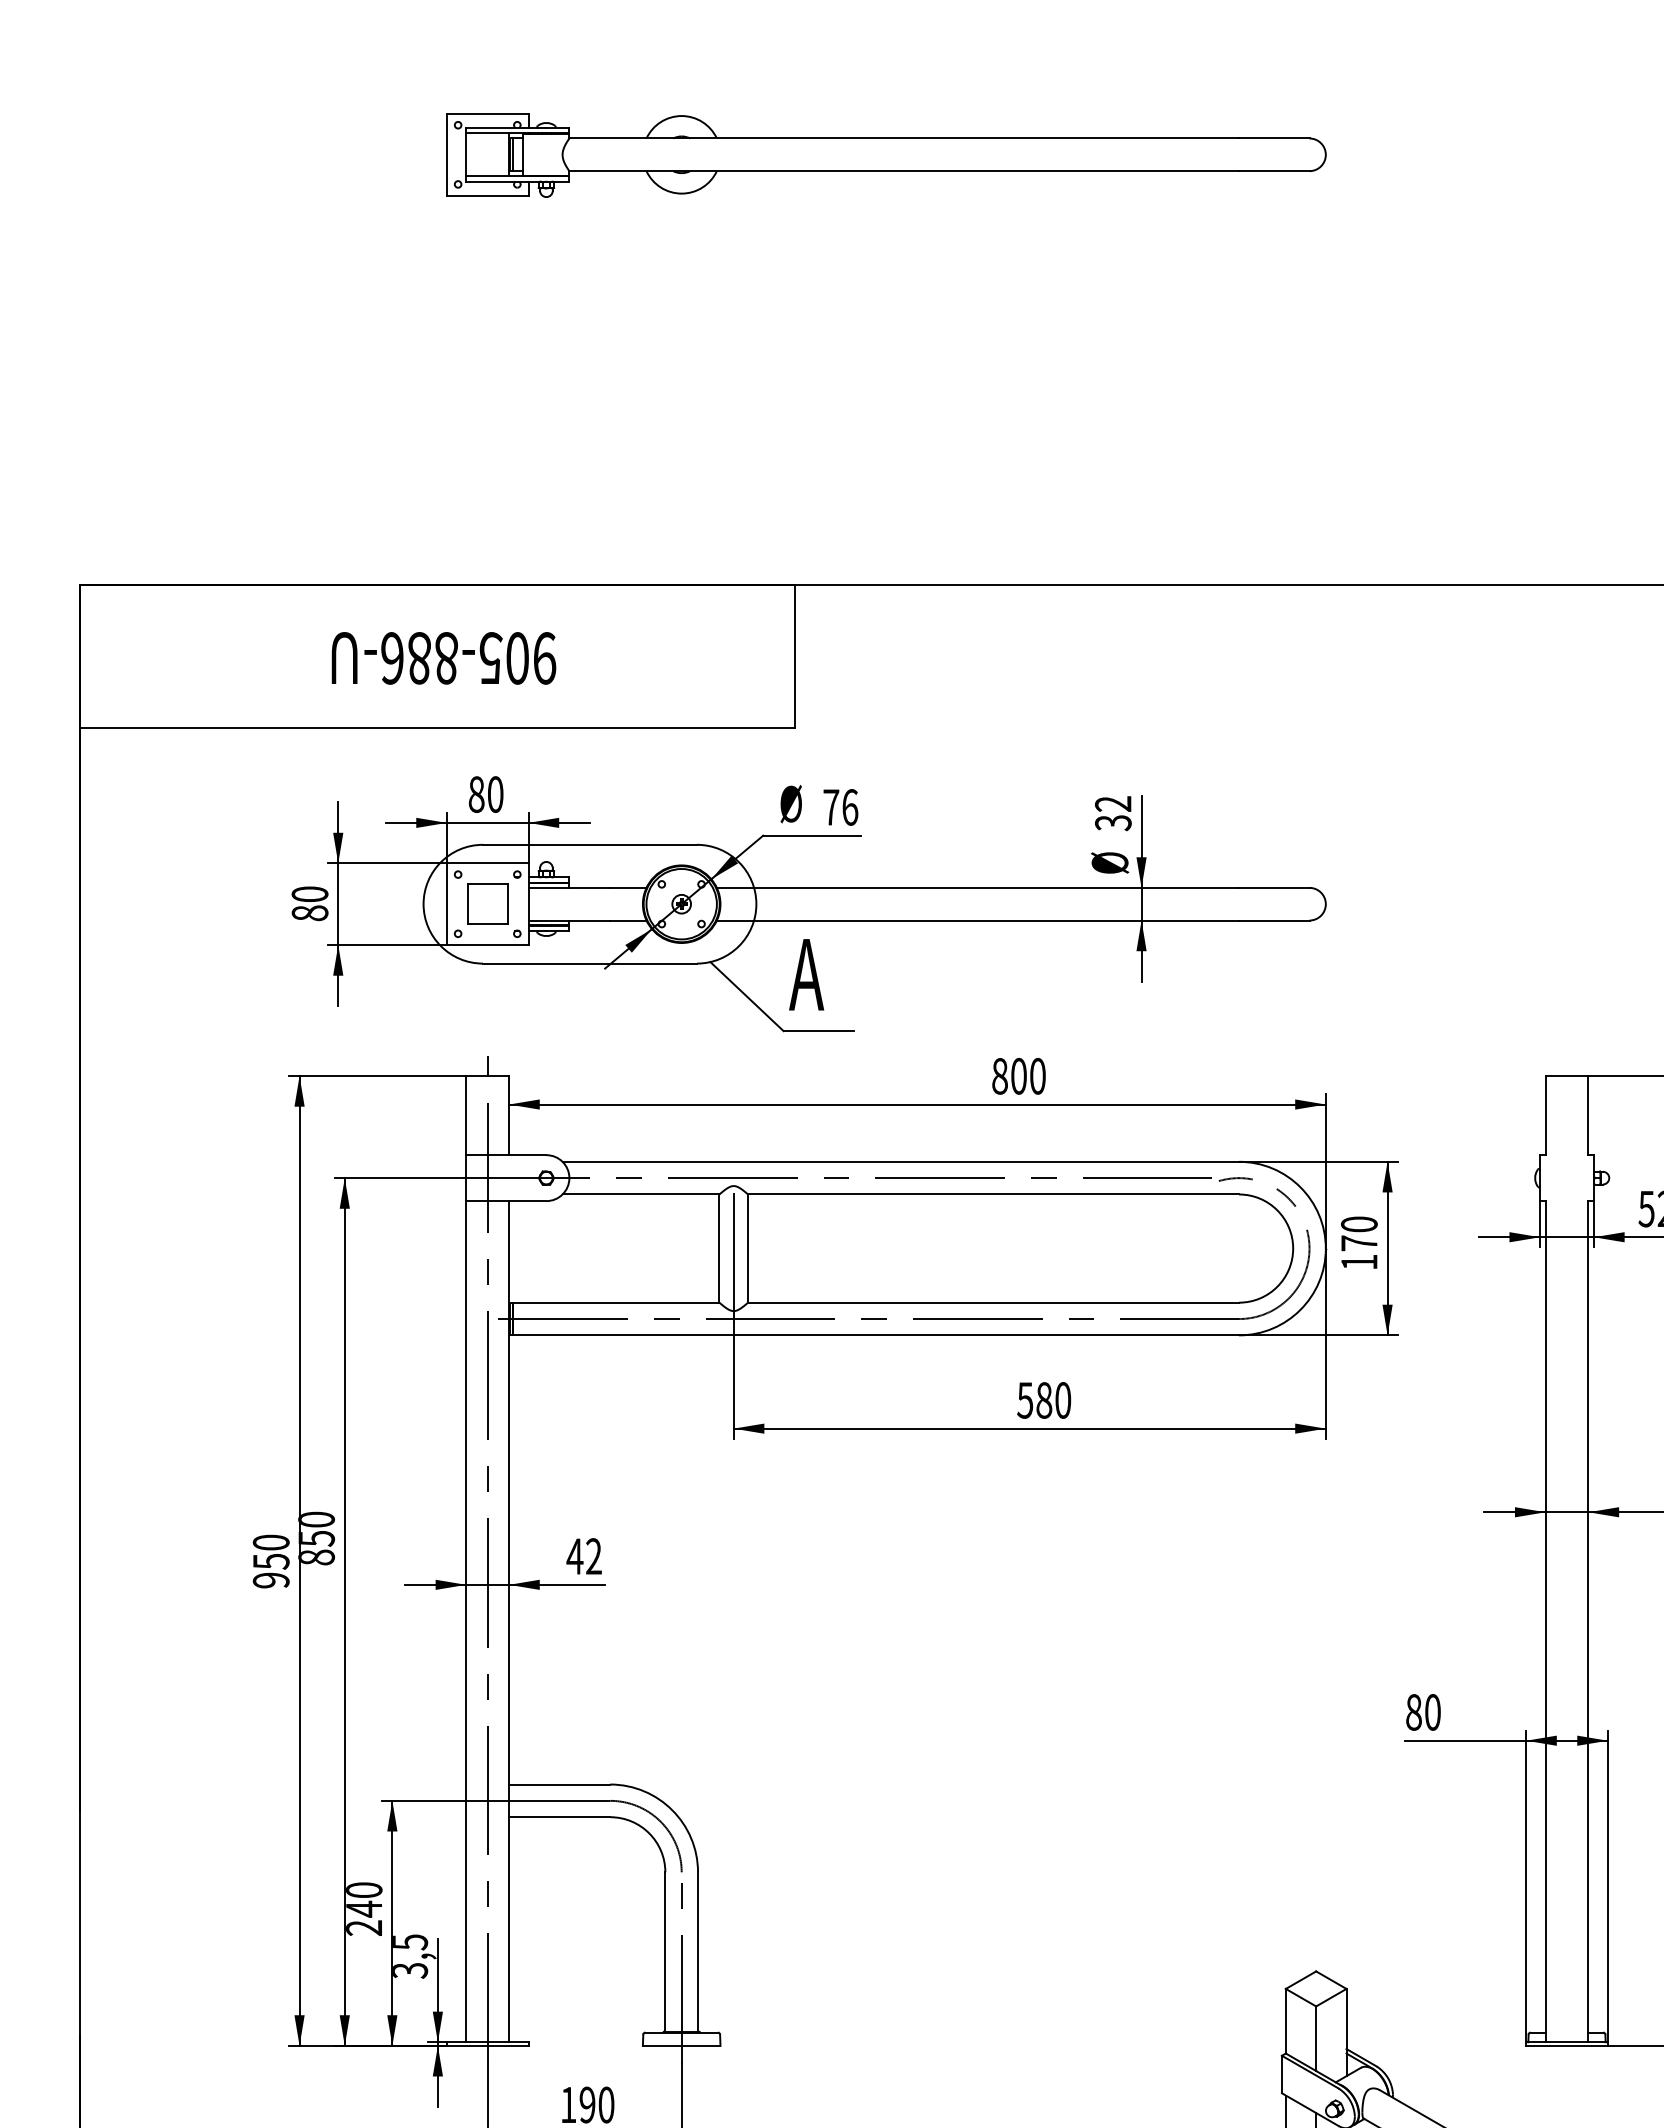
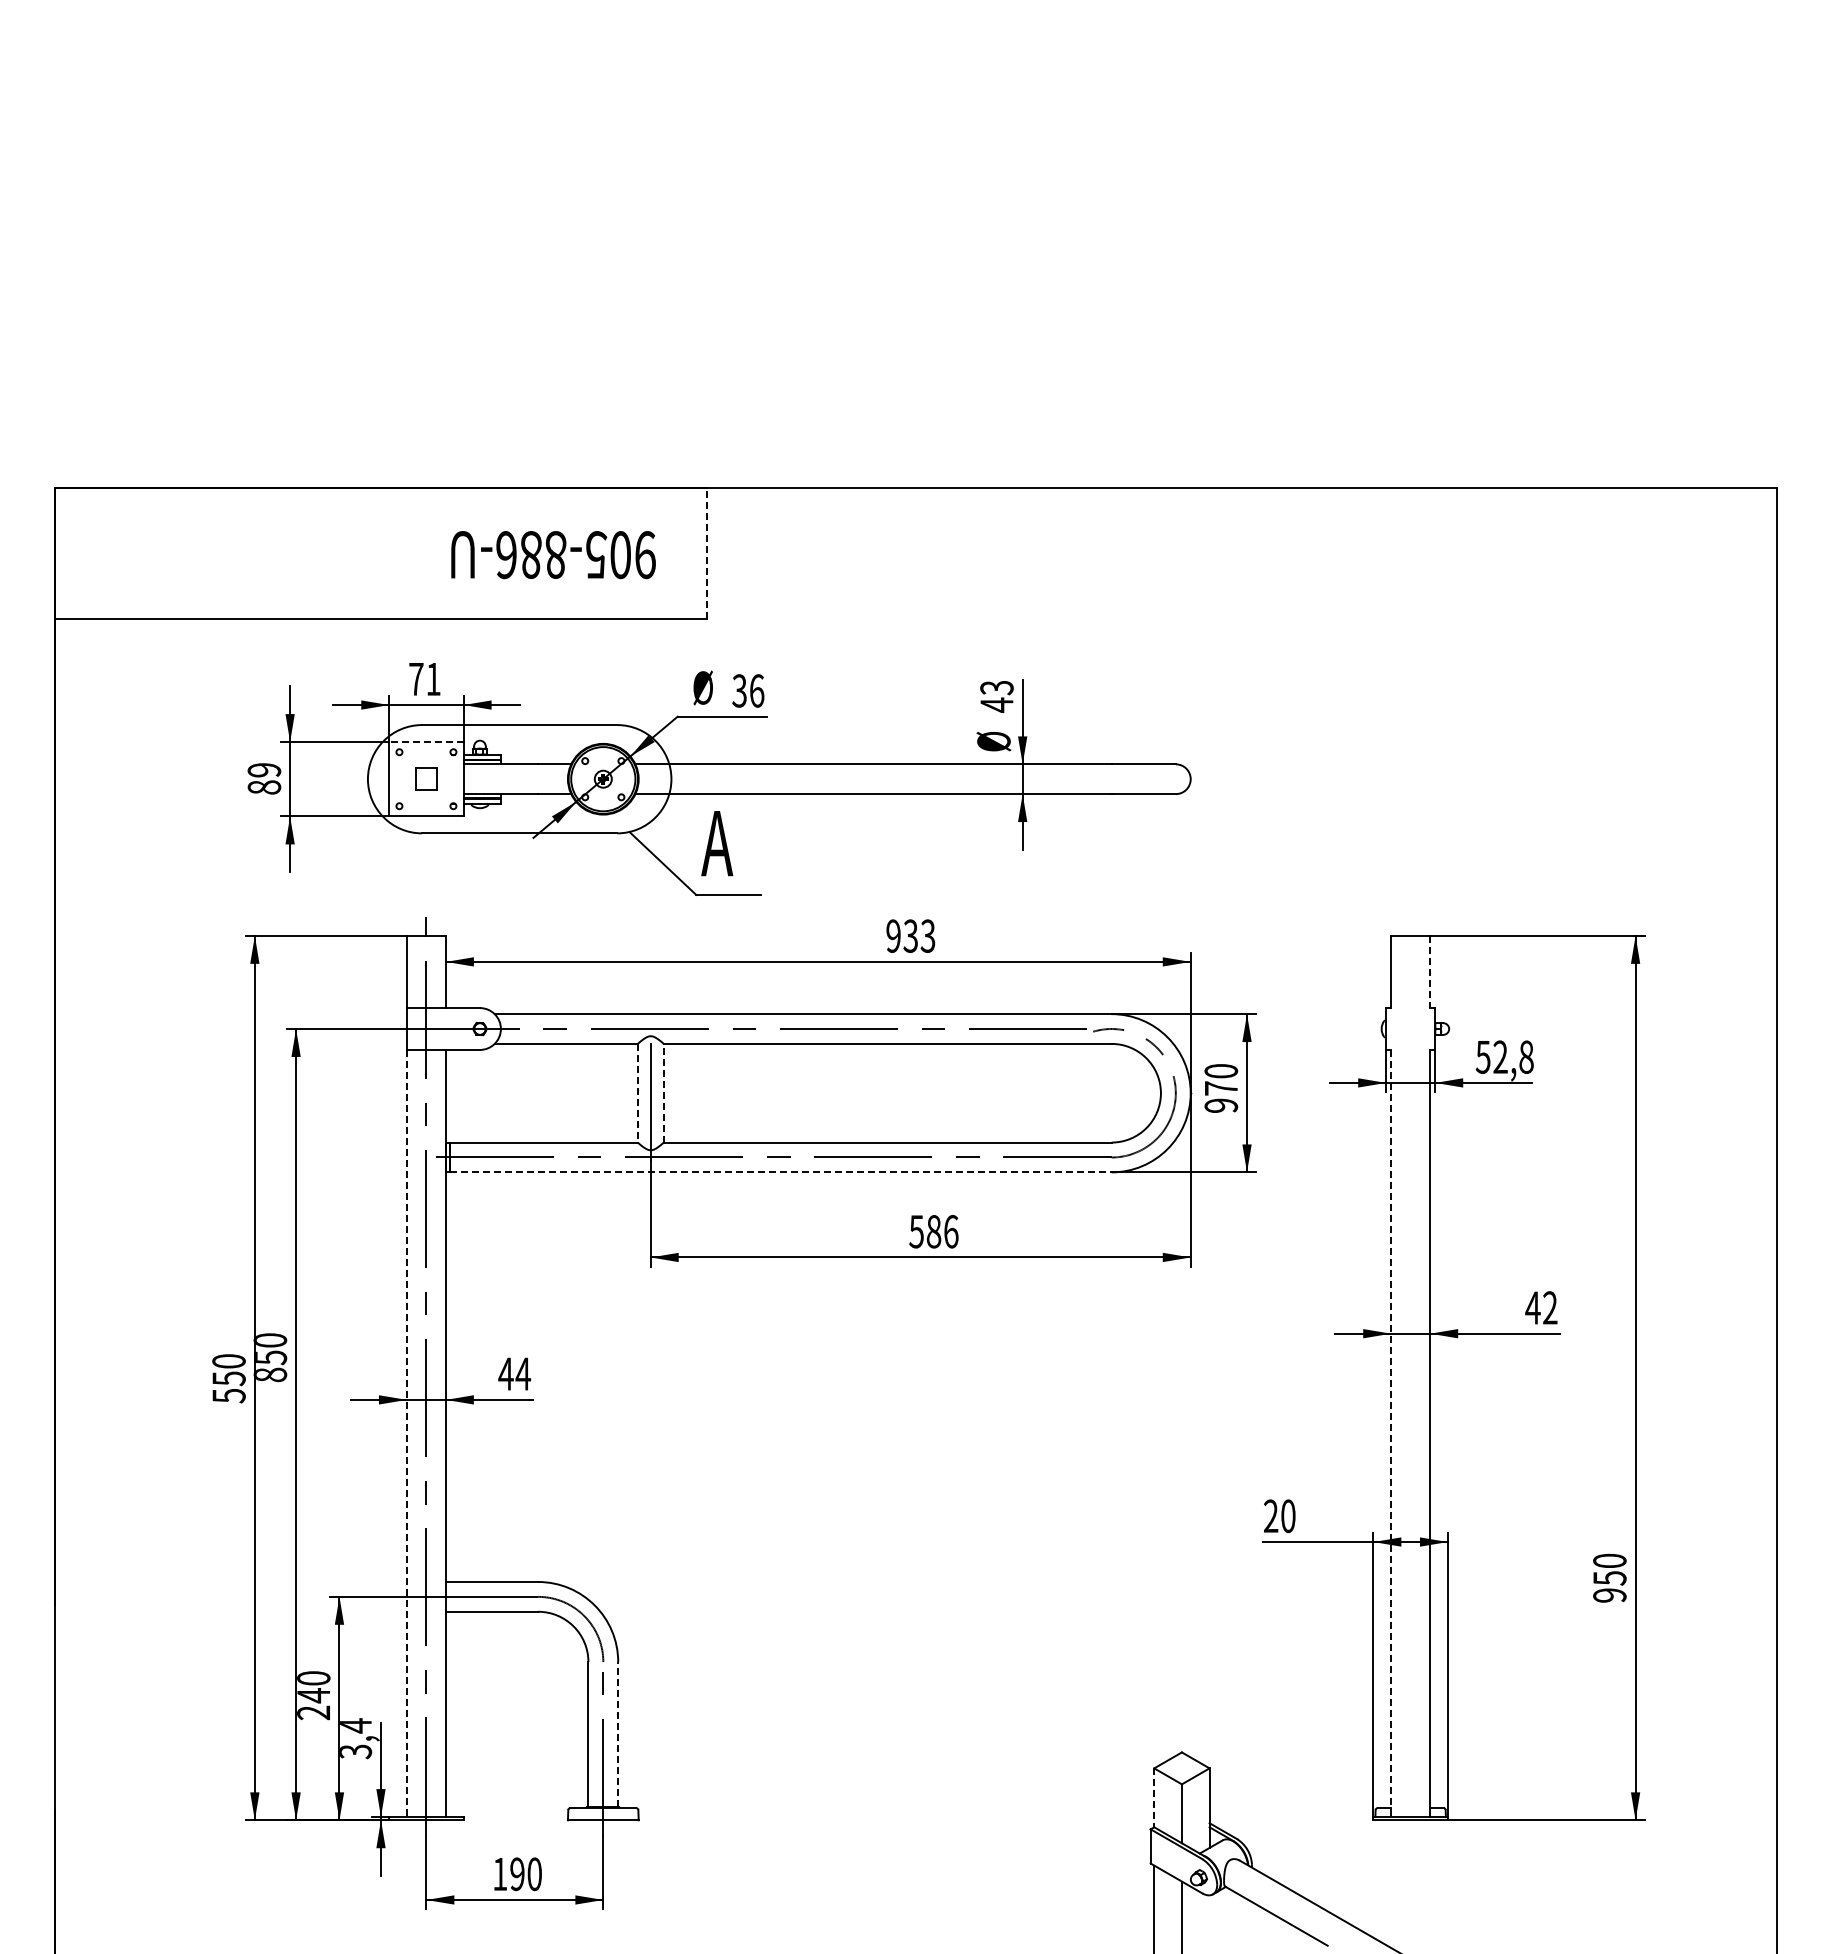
part: (885, 155) -> (789, 96), removed
line: (794, 655) -> (706, 552), solid -> dashed
text: (443, 658) -> (553, 555), moved
text: (485, 794) -> (424, 679), 80 -> 71
text: (831, 806) -> (739, 690), 76 -> 36
text: (1112, 813) -> (996, 696), 32 -> 43
line: (486, 862) -> (425, 741), solid -> dashed
text: (310, 894) -> (264, 770), 80 -> 89
part: (487, 903) -> (426, 778), size x0.6
text: (1018, 1075) -> (910, 935), 800 -> 933
line: (1588, 1116) -> (1430, 972), solid -> dashed
line: (747, 1247) -> (663, 1092), solid -> dashed
line: (719, 1248) -> (637, 1093), solid -> dashed
text: (1359, 1262) -> (1221, 1105), 170 -> 970
line: (875, 1335) -> (780, 1172), solid -> dashed
text: (1063, 1400) -> (951, 1231), 580 -> 586
text: (594, 1555) -> (523, 1373), 42 -> 44
text: (270, 1581) -> (228, 1396), 950 -> 550
line: (465, 1621) -> (406, 1433), solid -> dashed
line: (1546, 1621) -> (1391, 1433), solid -> dashed
text: (1414, 1712) -> (1271, 1516), 80 -> 20
text: (411, 1941) -> (356, 1725), 3,5 -> 3,4
line: (698, 1951) -> (618, 1734), solid -> dashed
line: (1286, 2021) -> (1154, 1798), solid -> dashed

